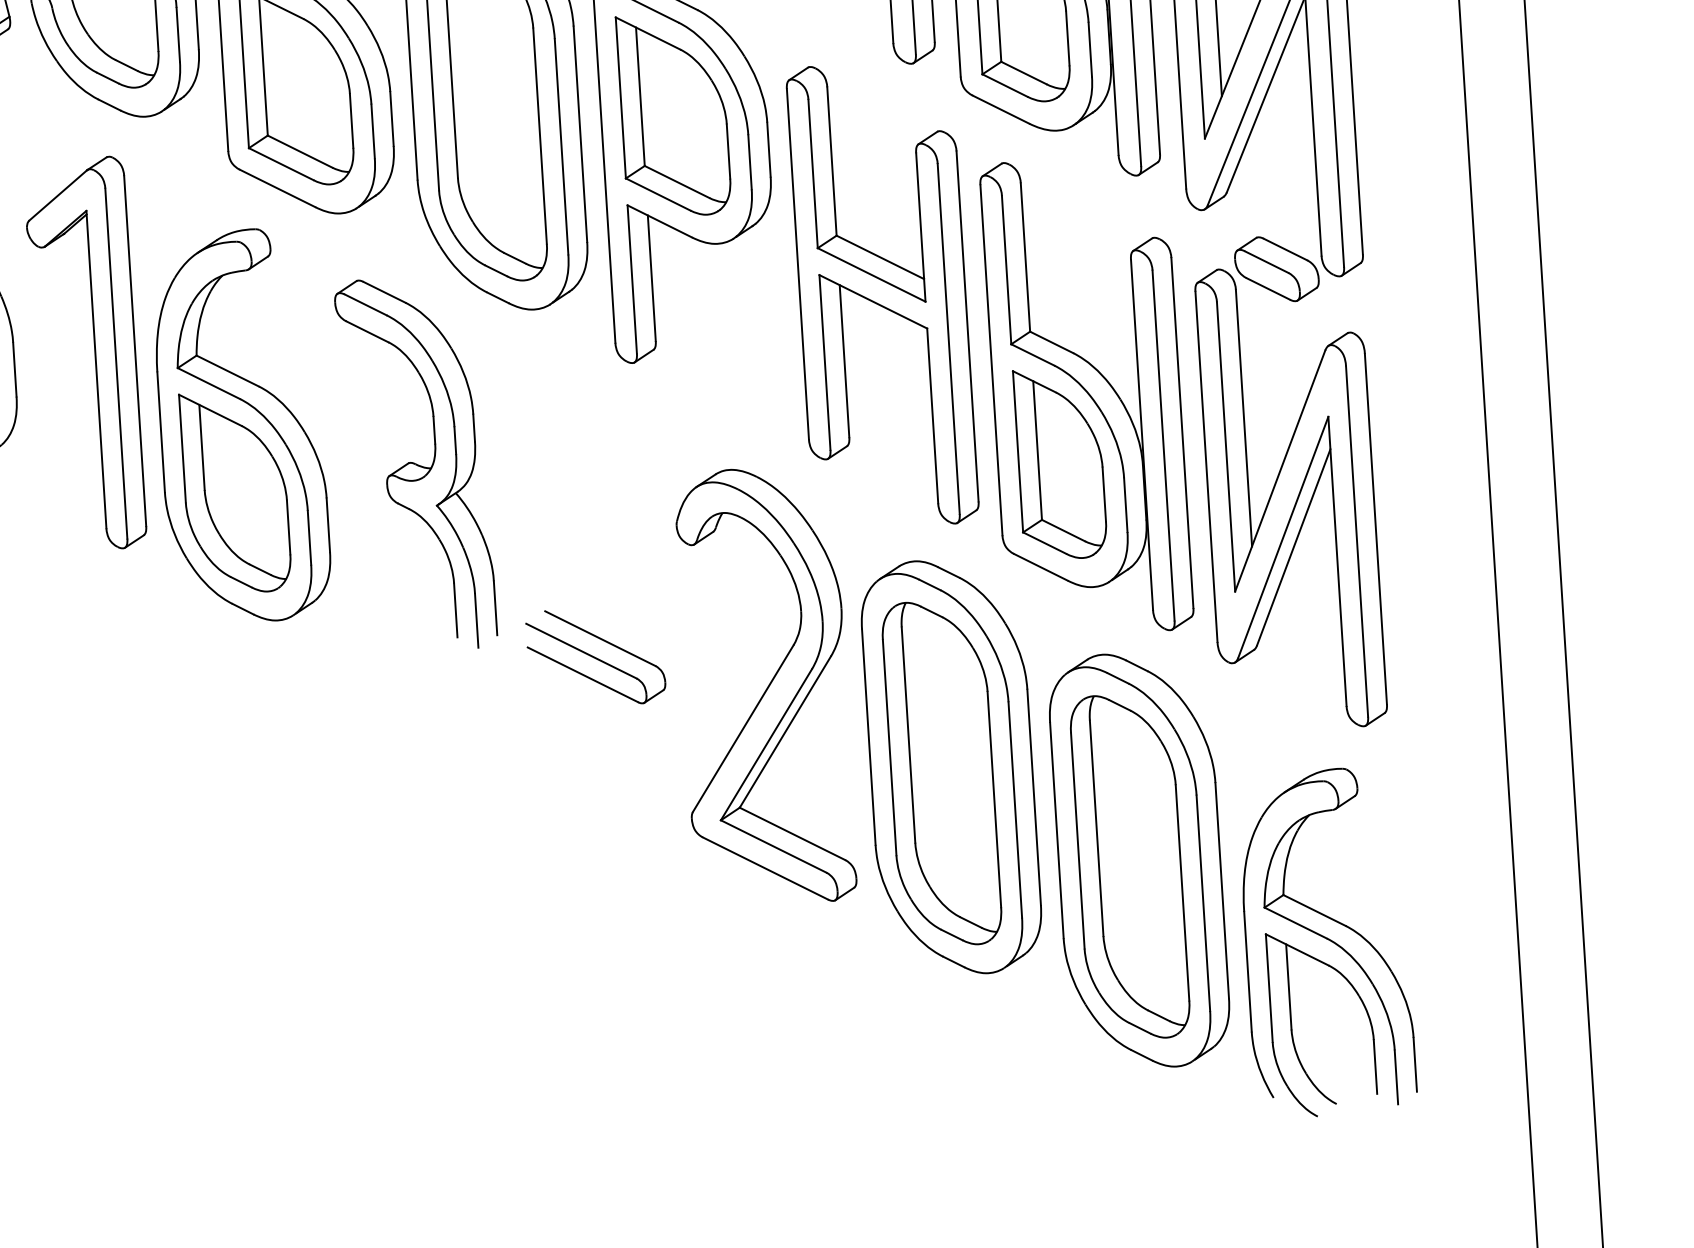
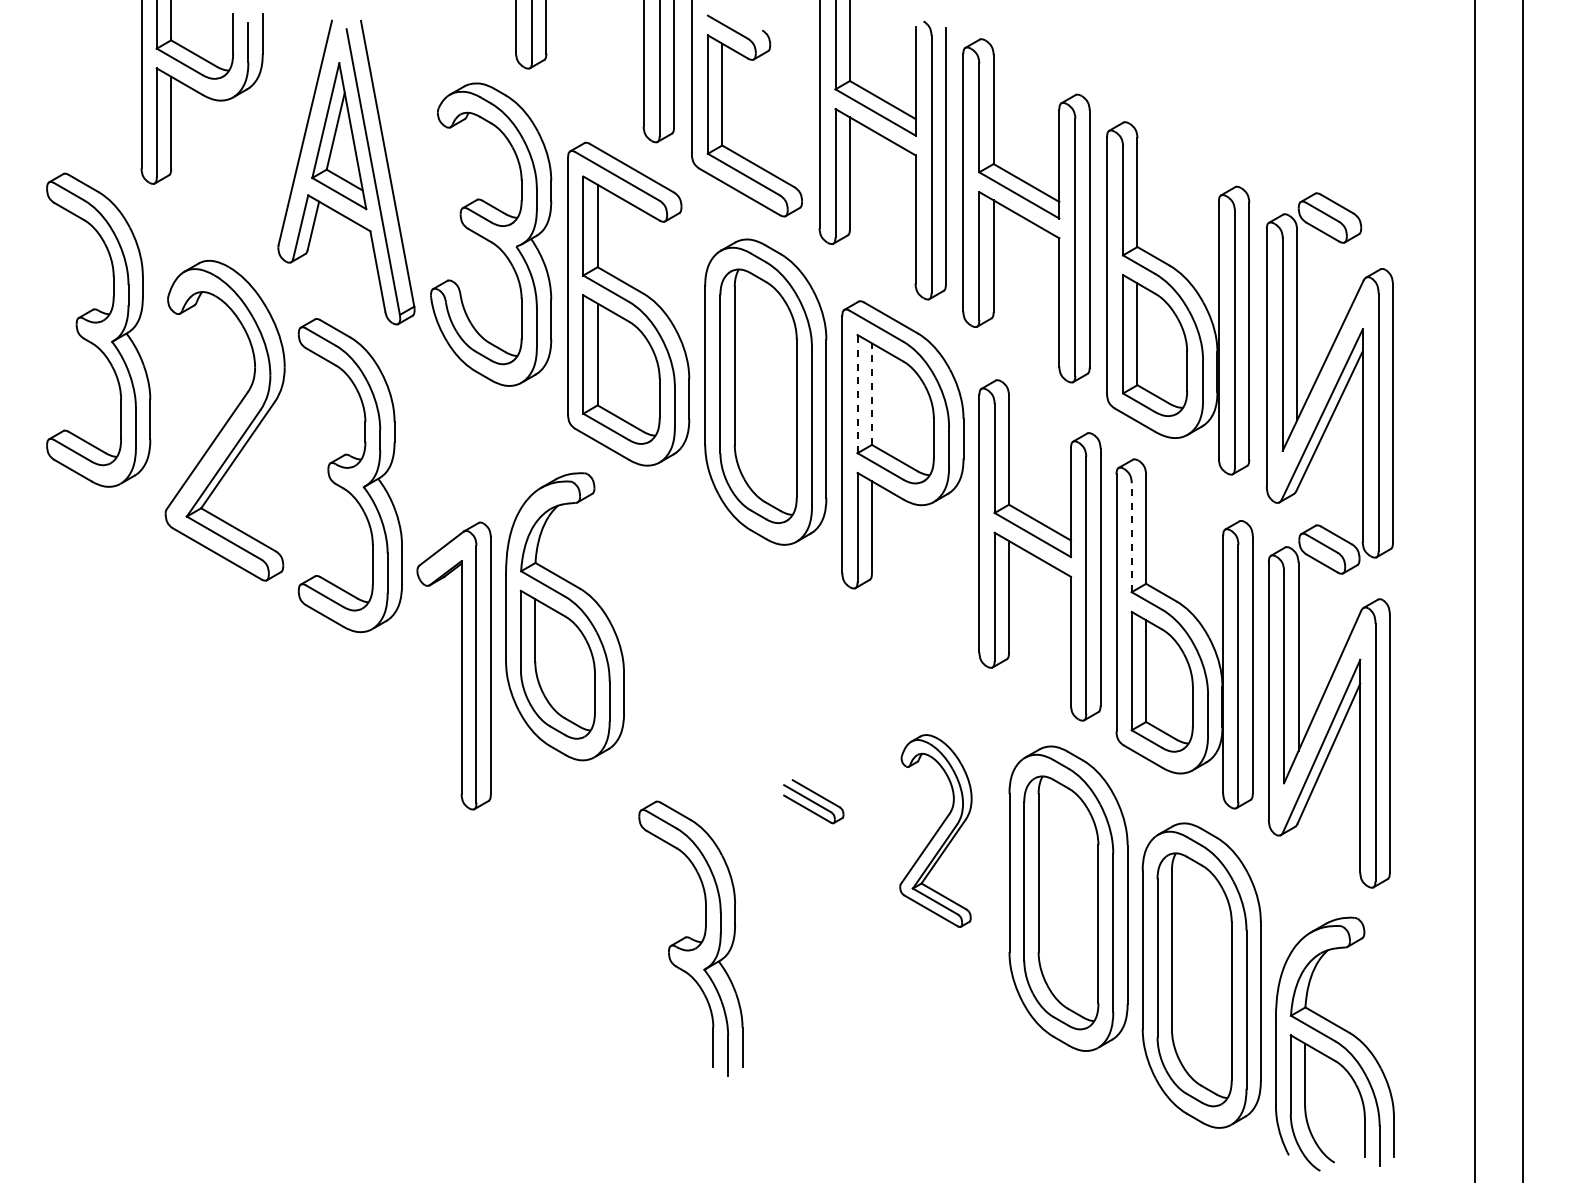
line: (620, 97) -> (857, 393), solid -> dashed
line: (639, 97) -> (871, 394), solid -> dashed
line: (1006, 269) -> (1131, 537), solid -> dashed
part: (95, 353) -> (461, 665), moved
part: (415, 464) -> (690, 938), moved
part: (595, 656) -> (813, 801), size x0.6
part: (764, 685) -> (935, 830), size x0.6

